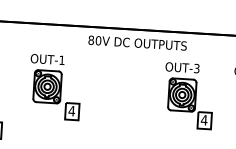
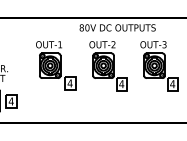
part: (122, 92) -> (108, 66), added

